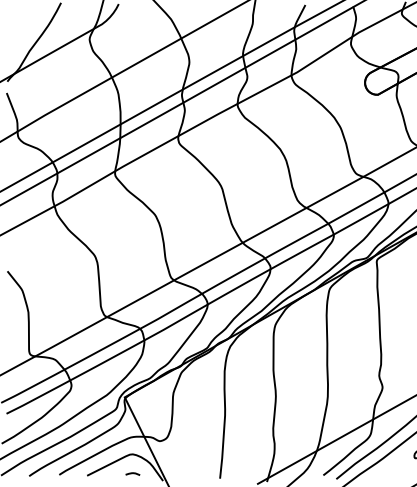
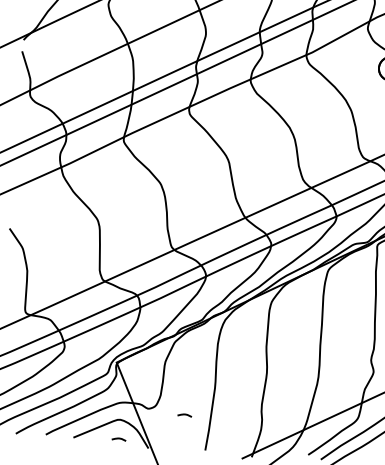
curve: (196, 444) -> (184, 414), added

